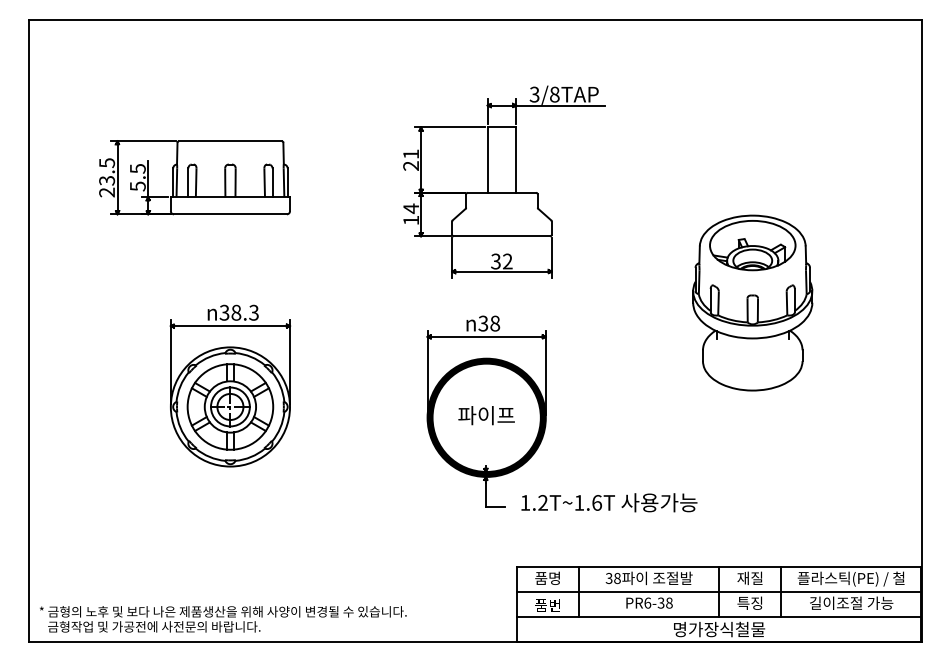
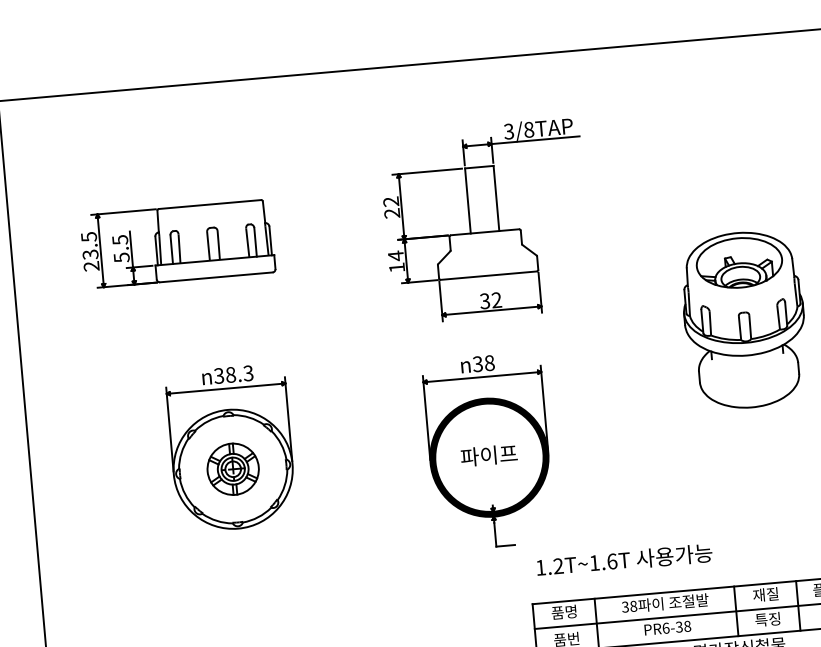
text: (410, 154) -> (390, 202), 21 -> 22
part: (230, 406) -> (233, 468), size x0.6
text: (609, 502) -> (624, 560), moved

